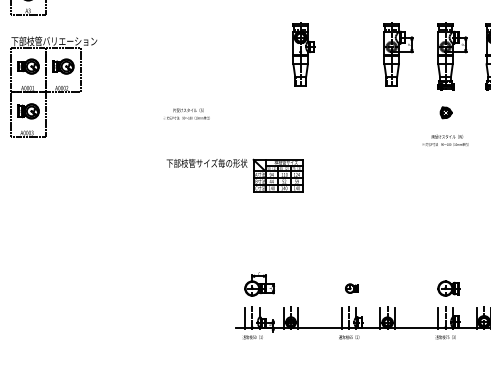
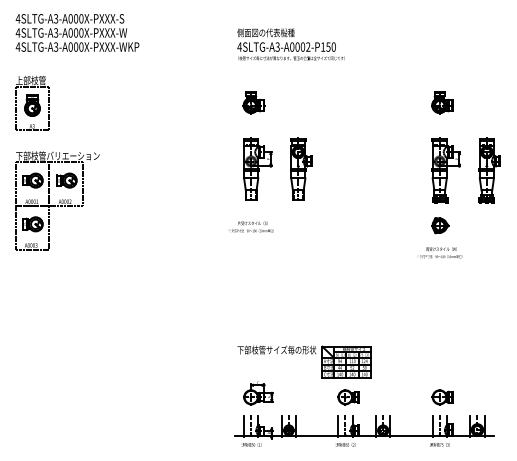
part: (398, 54) -> (257, 168), moved
part: (446, 112) -> (440, 225), size x1.43
text: (187, 113) -> (251, 226), moved
part: (236, 167) -> (305, 354), moved
part: (352, 288) -> (348, 397), size x1.67

